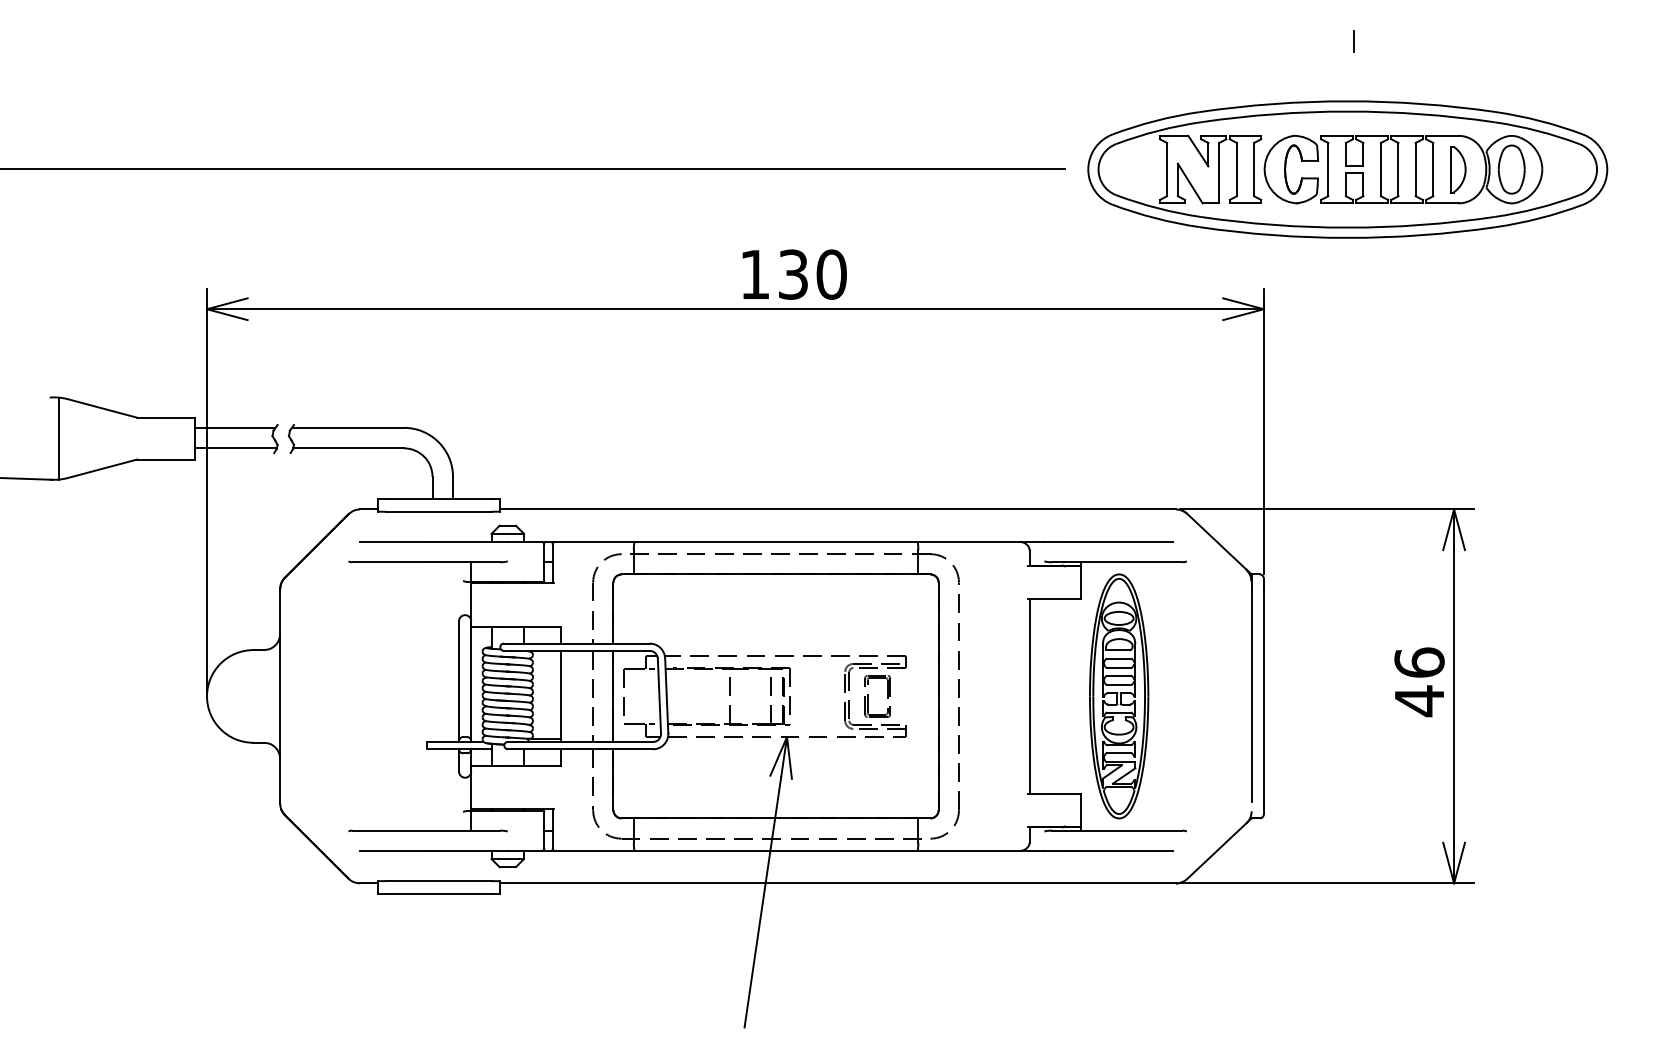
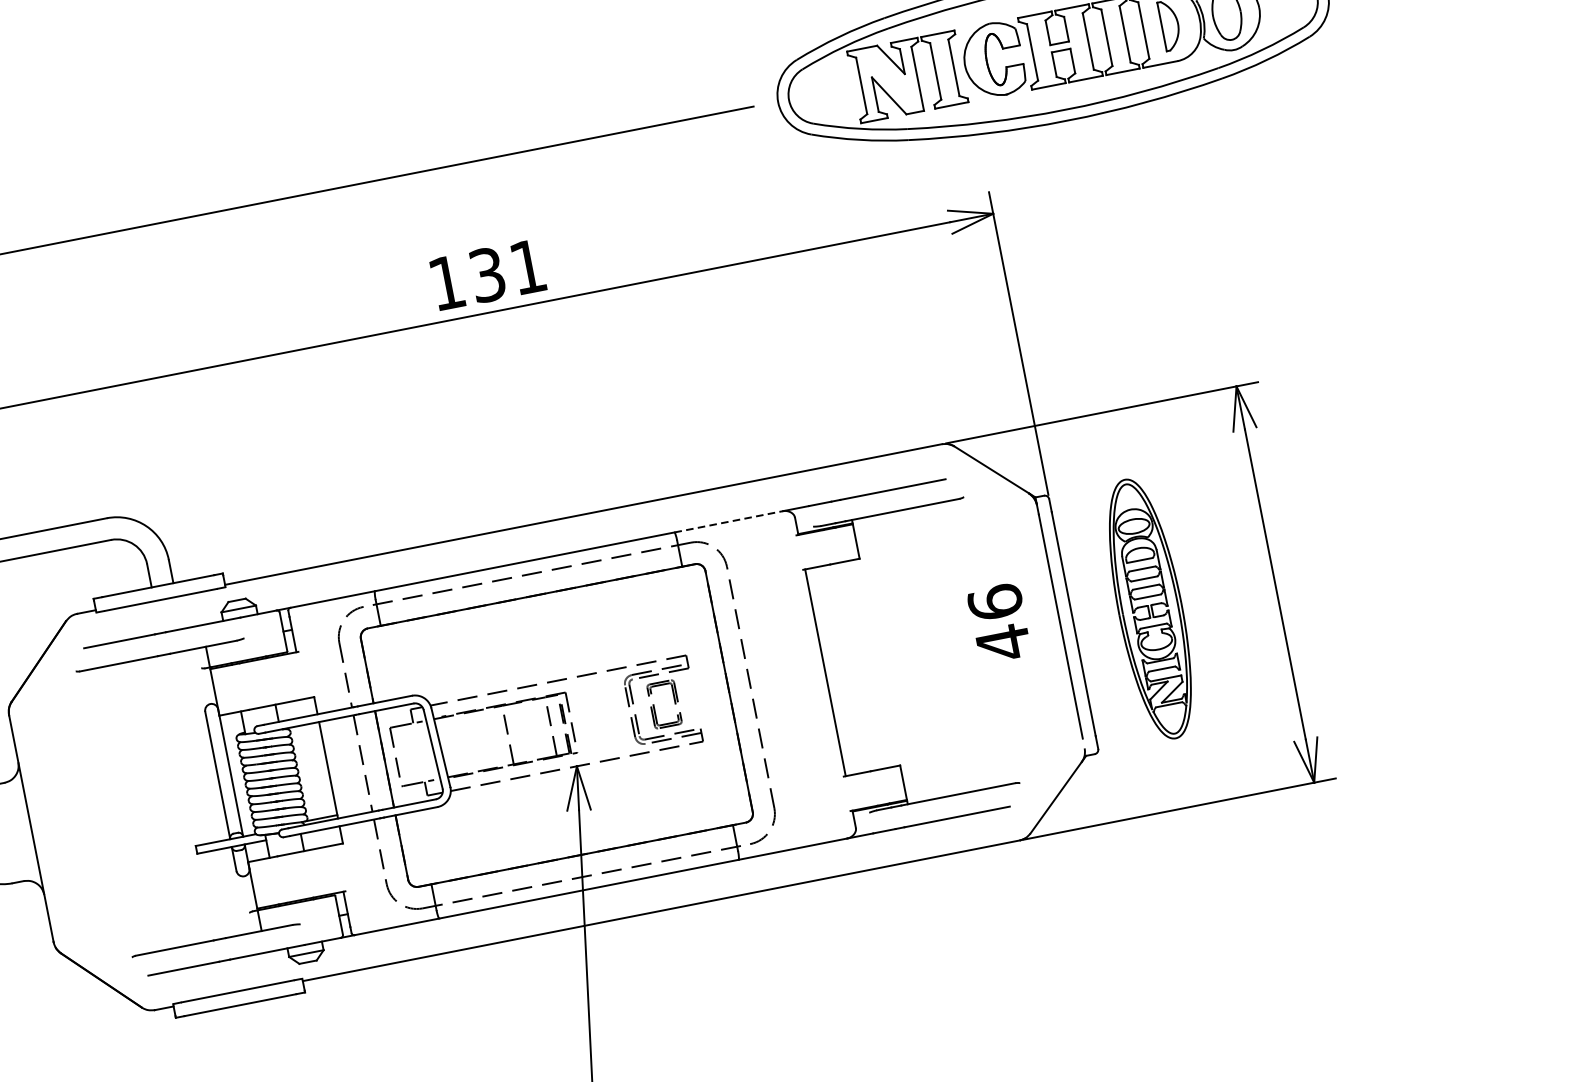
text: (831, 274) -> (527, 266), 130 -> 131
line: (969, 541) -> (729, 521), solid -> dashed
text: (1419, 682) -> (999, 623), moved
part: (1119, 696) -> (1150, 609), moved

